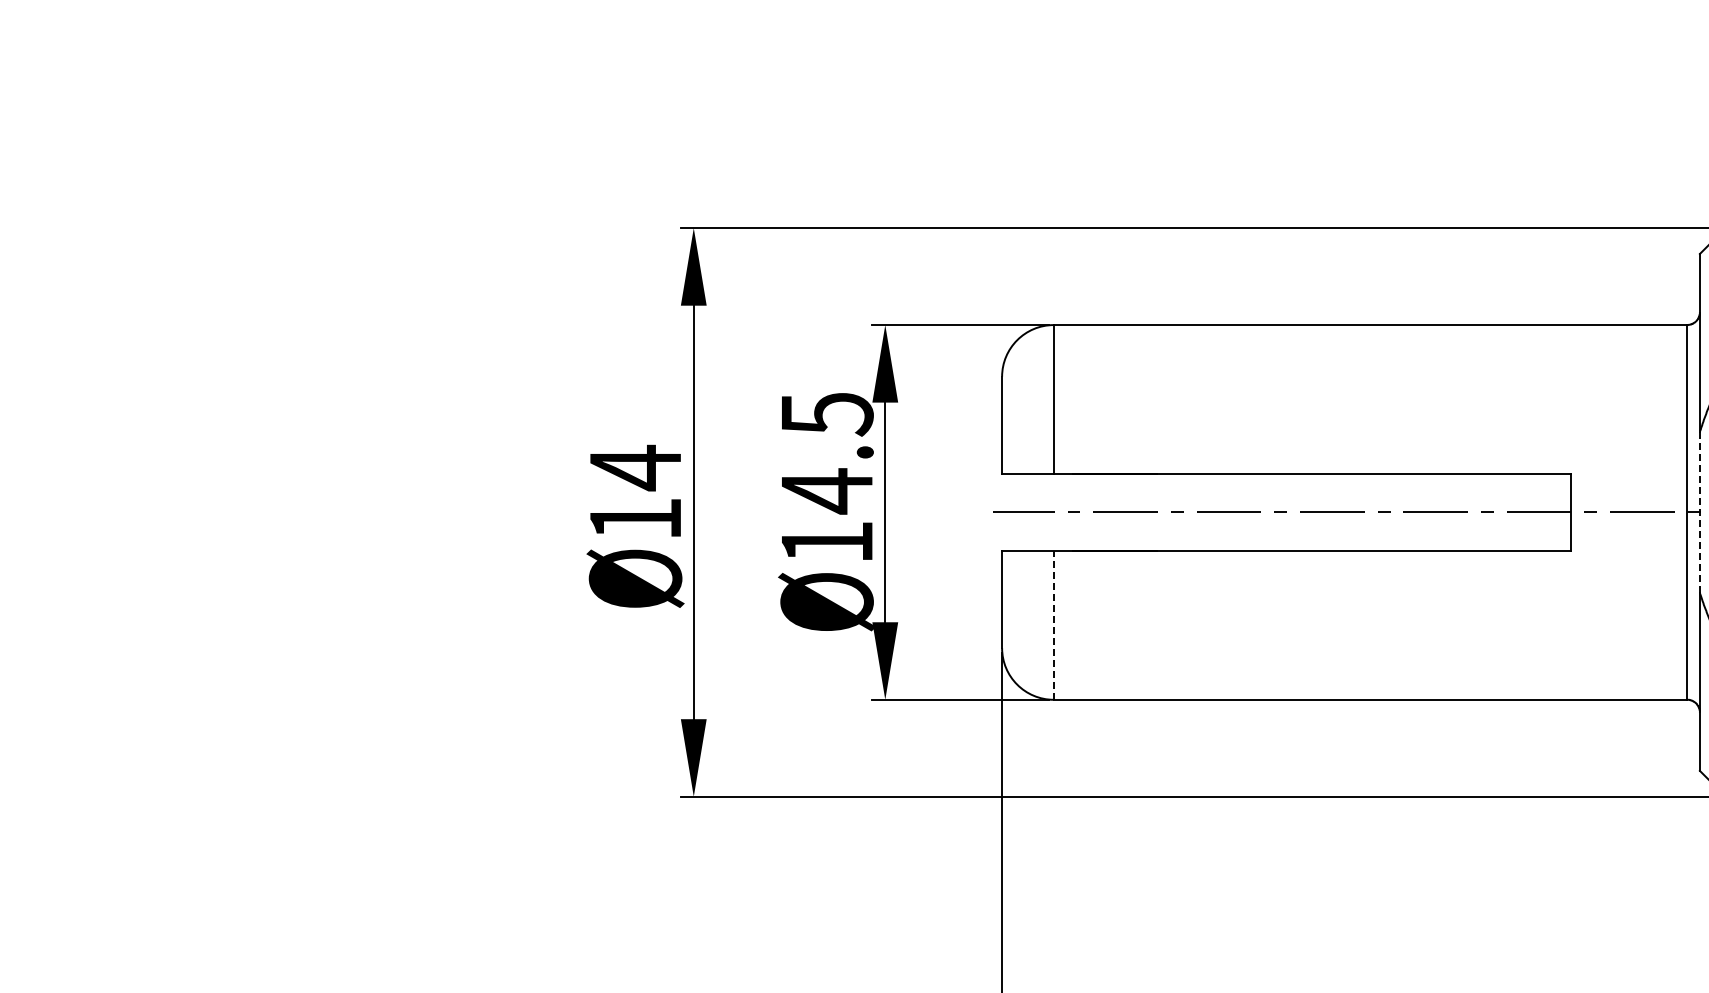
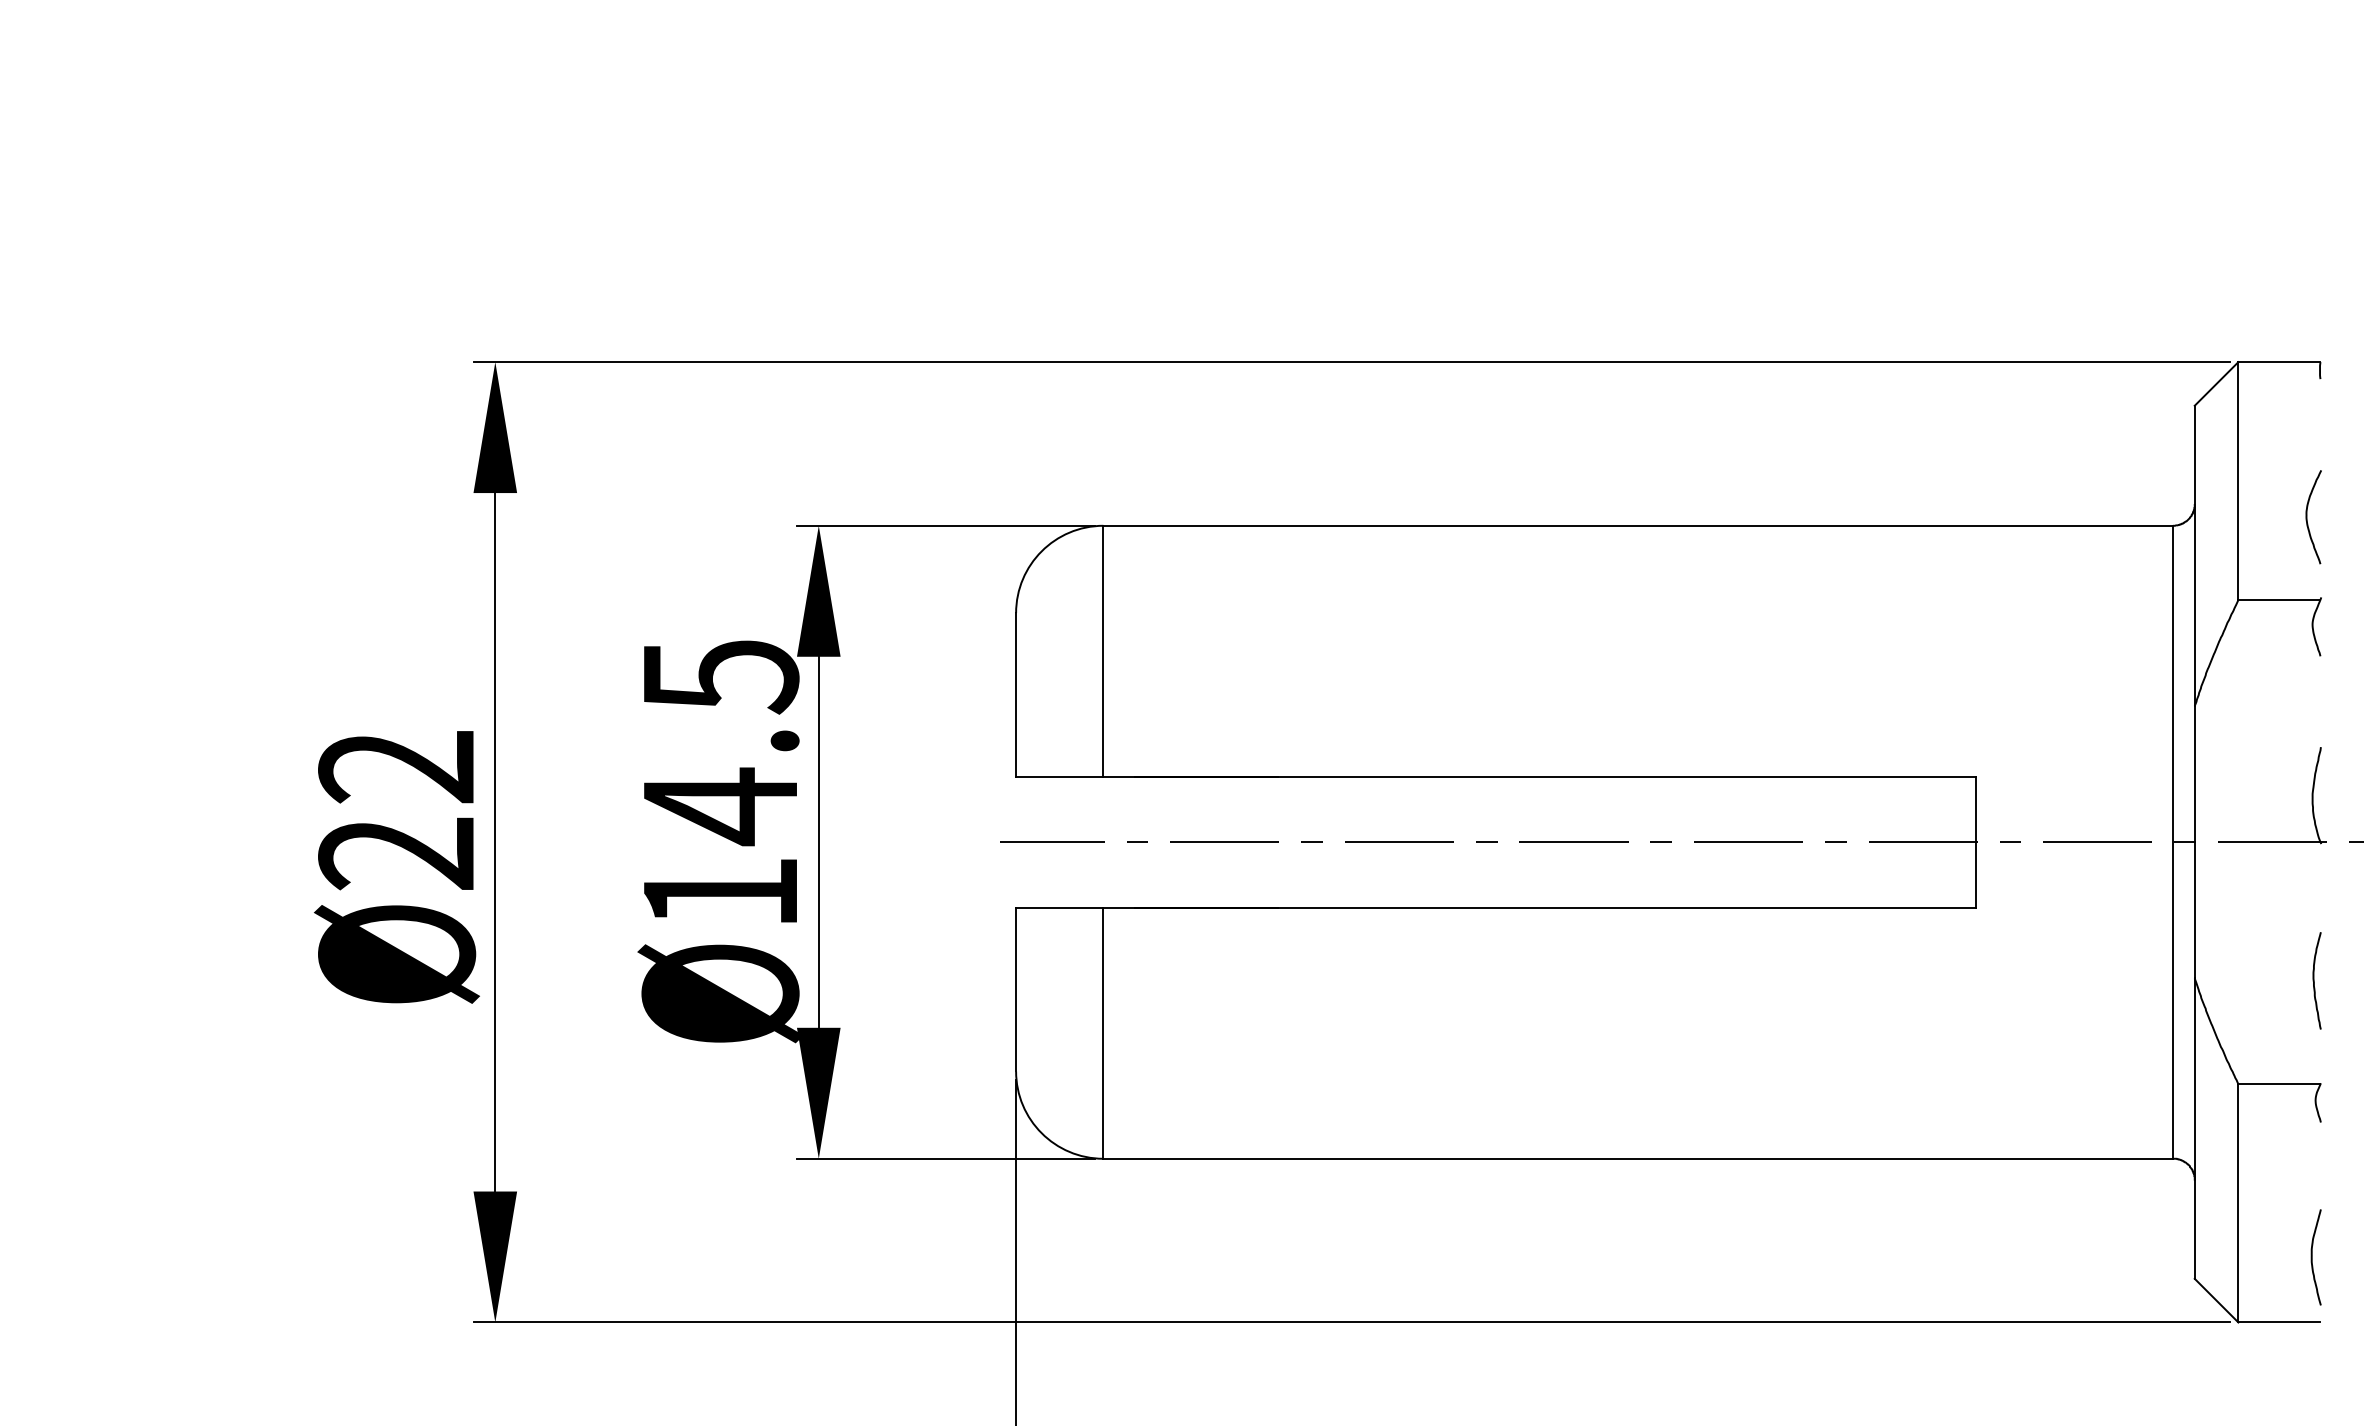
text: (634, 492) -> (395, 808), Ø14 -> Ø22
line: (1699, 512) -> (2194, 842), dashed -> solid
line: (1053, 625) -> (1102, 1033), dashed -> solid

